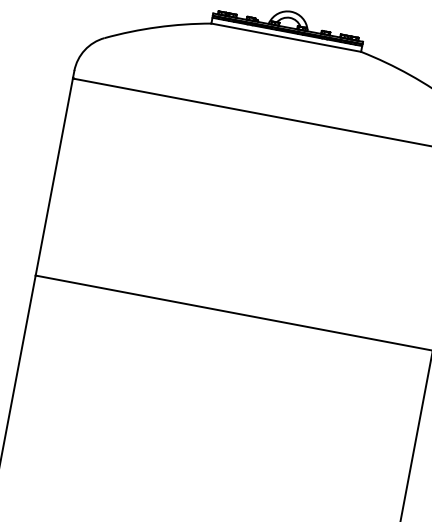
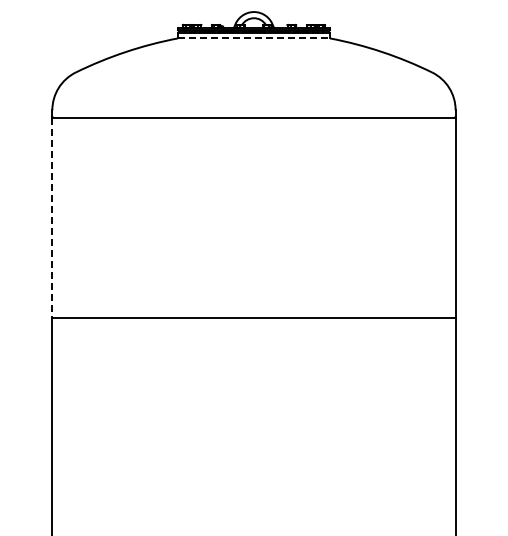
line: (286, 37) -> (254, 38), solid -> dashed
line: (54, 177) -> (52, 218), solid -> dashed

